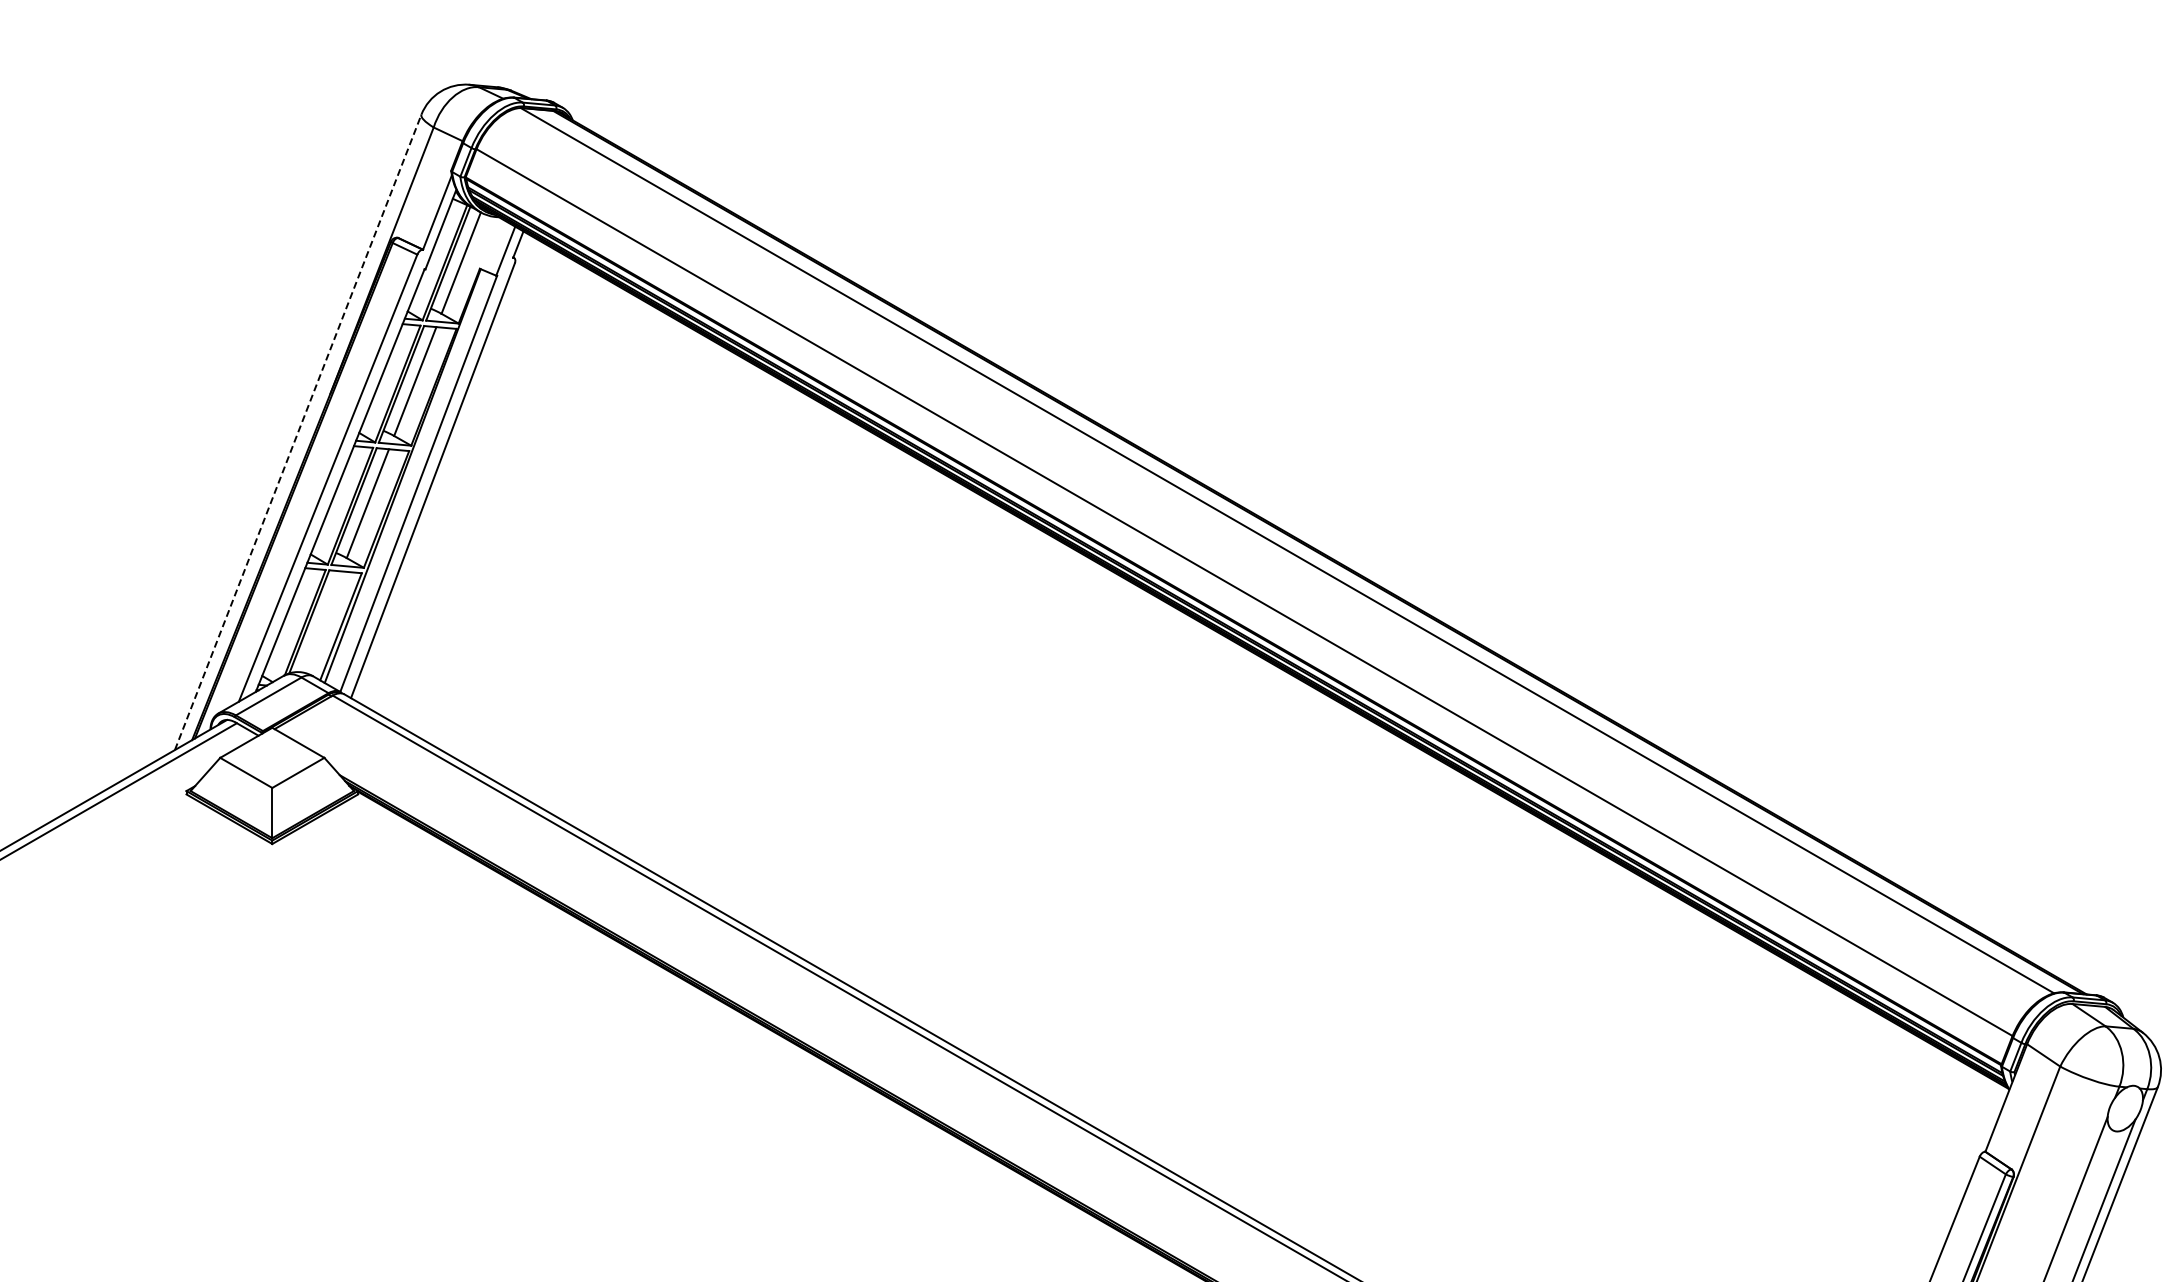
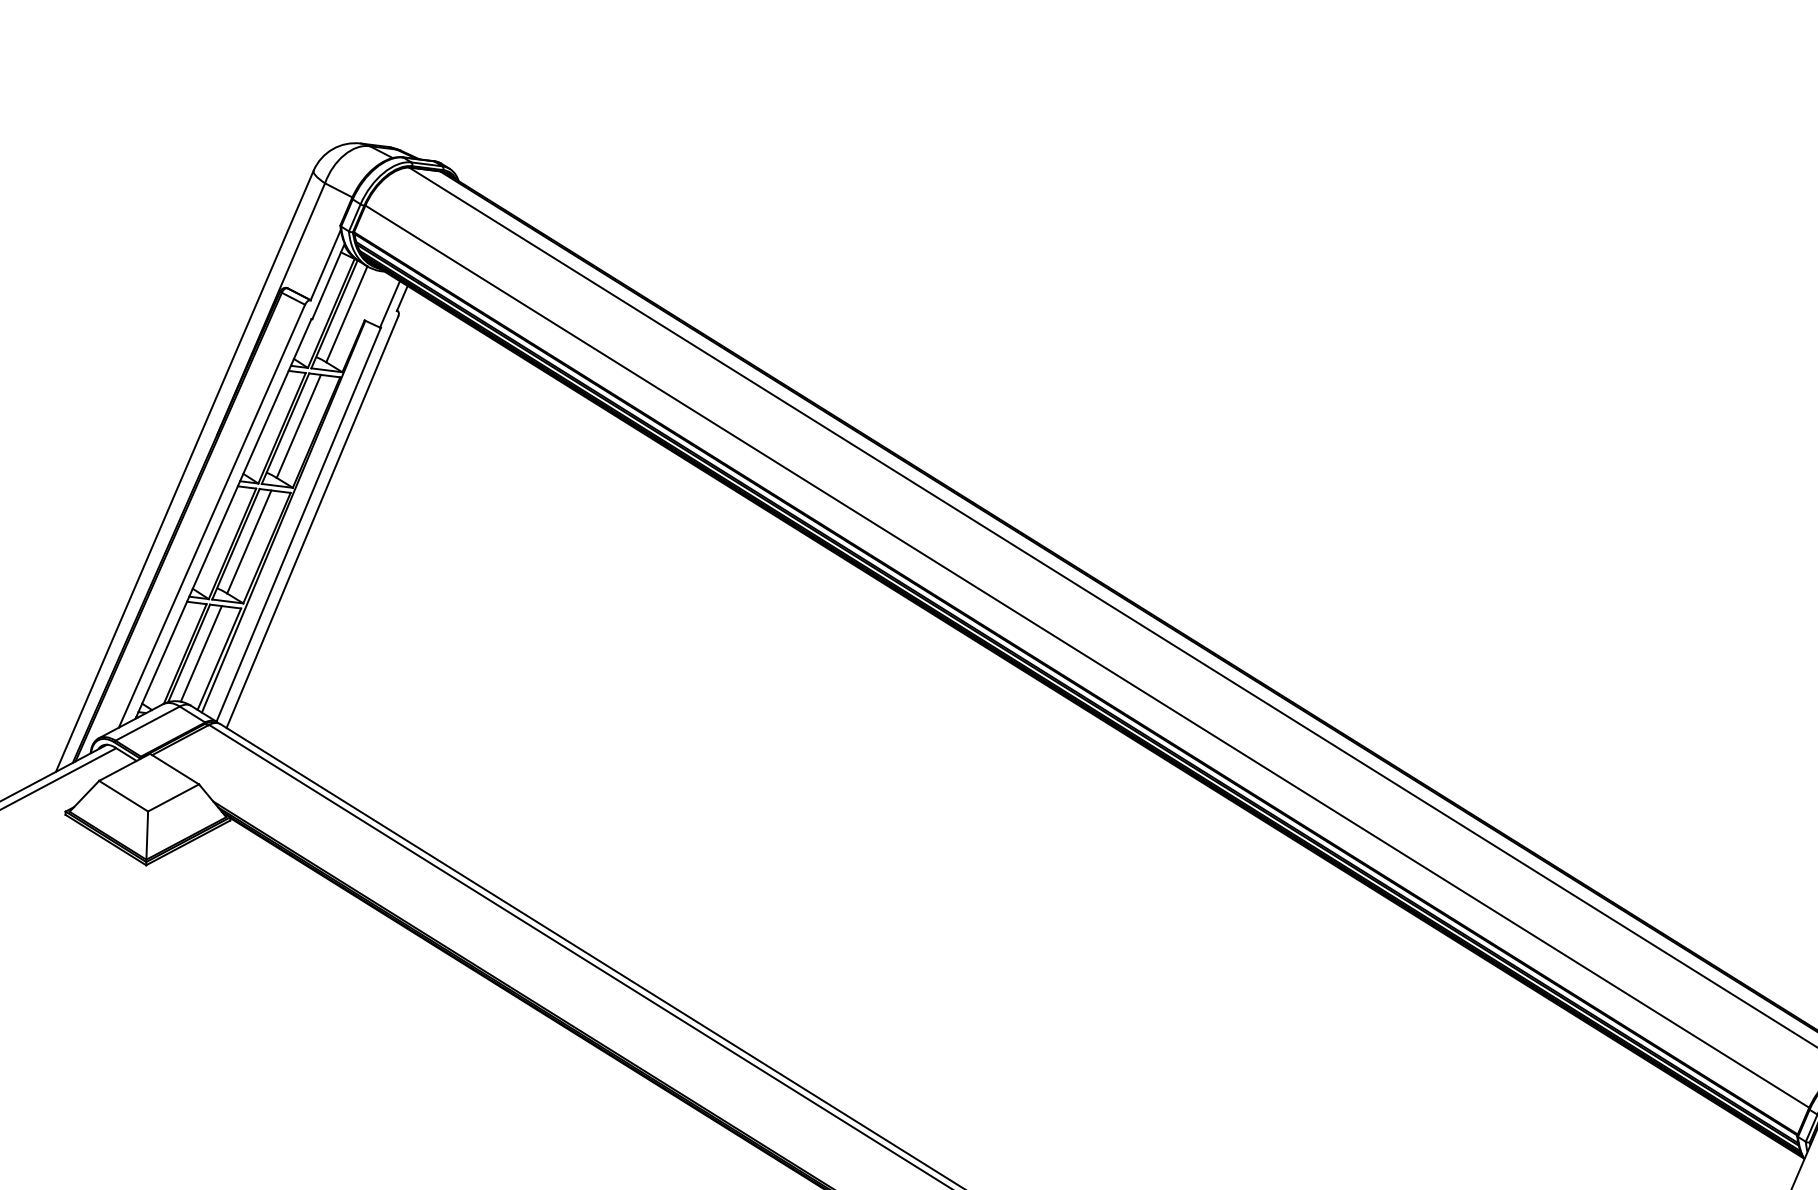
line: (298, 432) -> (185, 471), dashed -> solid
line: (321, 621) -> (200, 653), added

